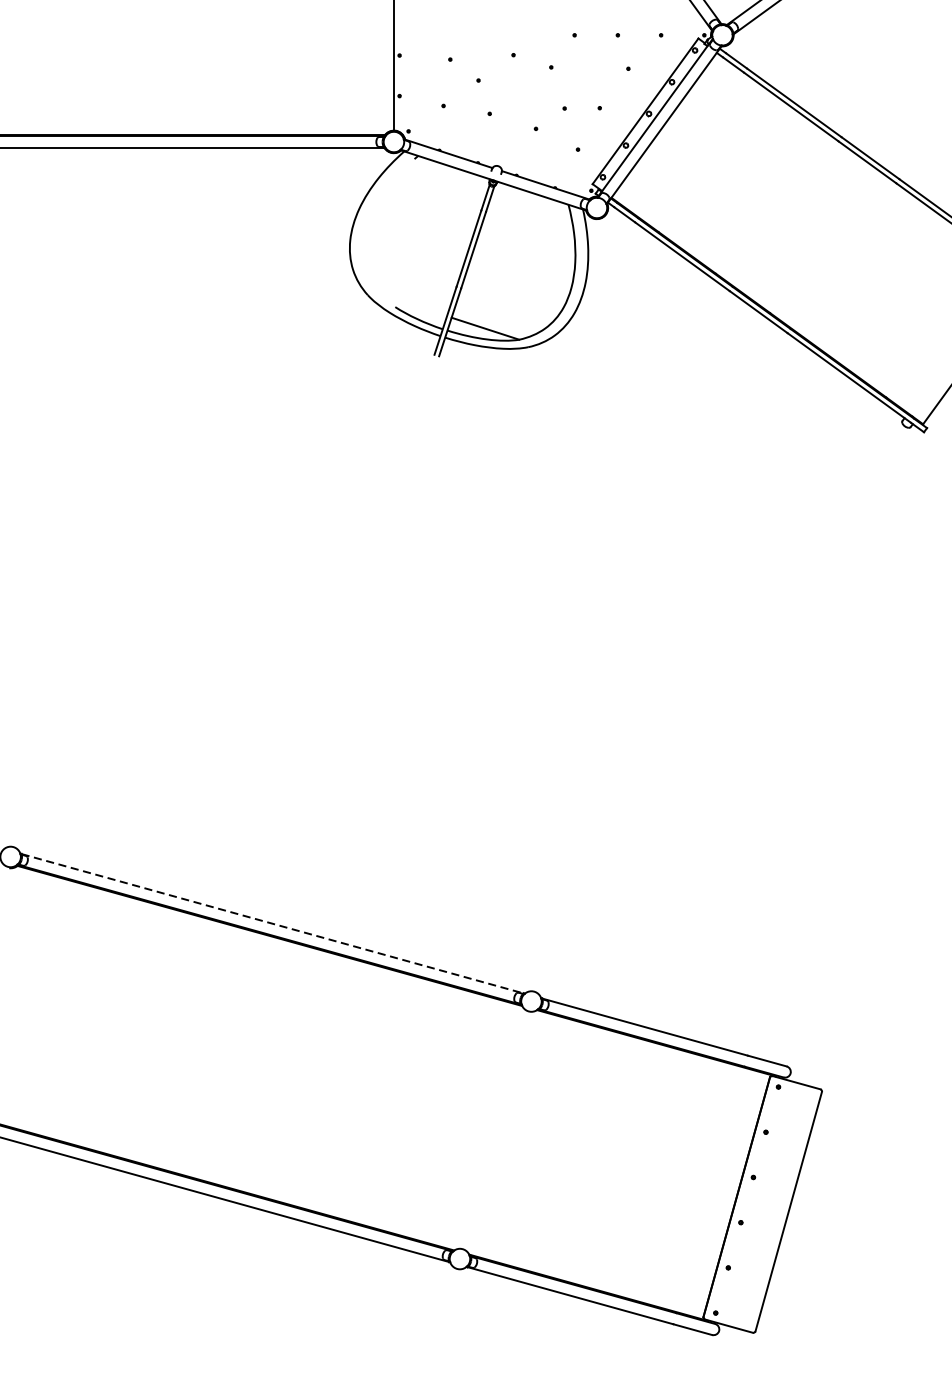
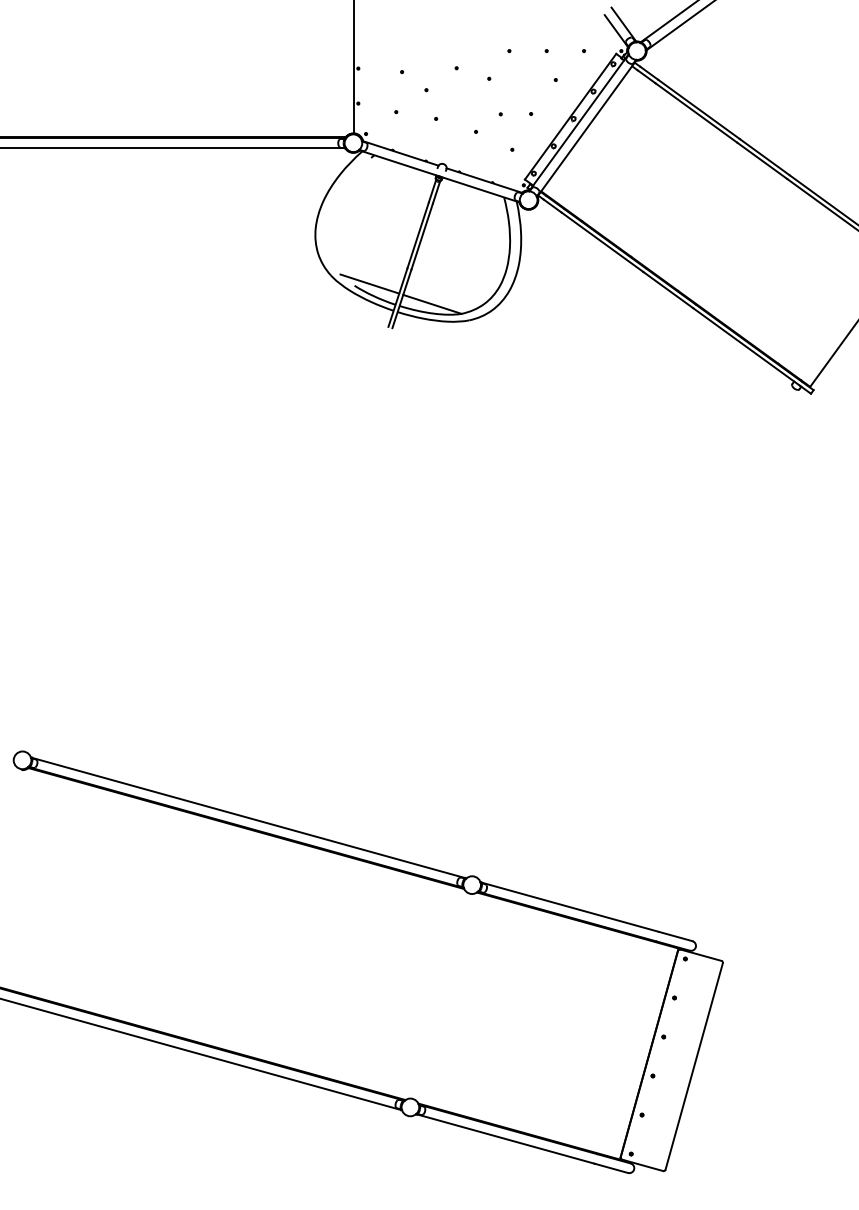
line: (412, 304) -> (369, 283), added
line: (272, 923) -> (248, 817), dashed -> solid

